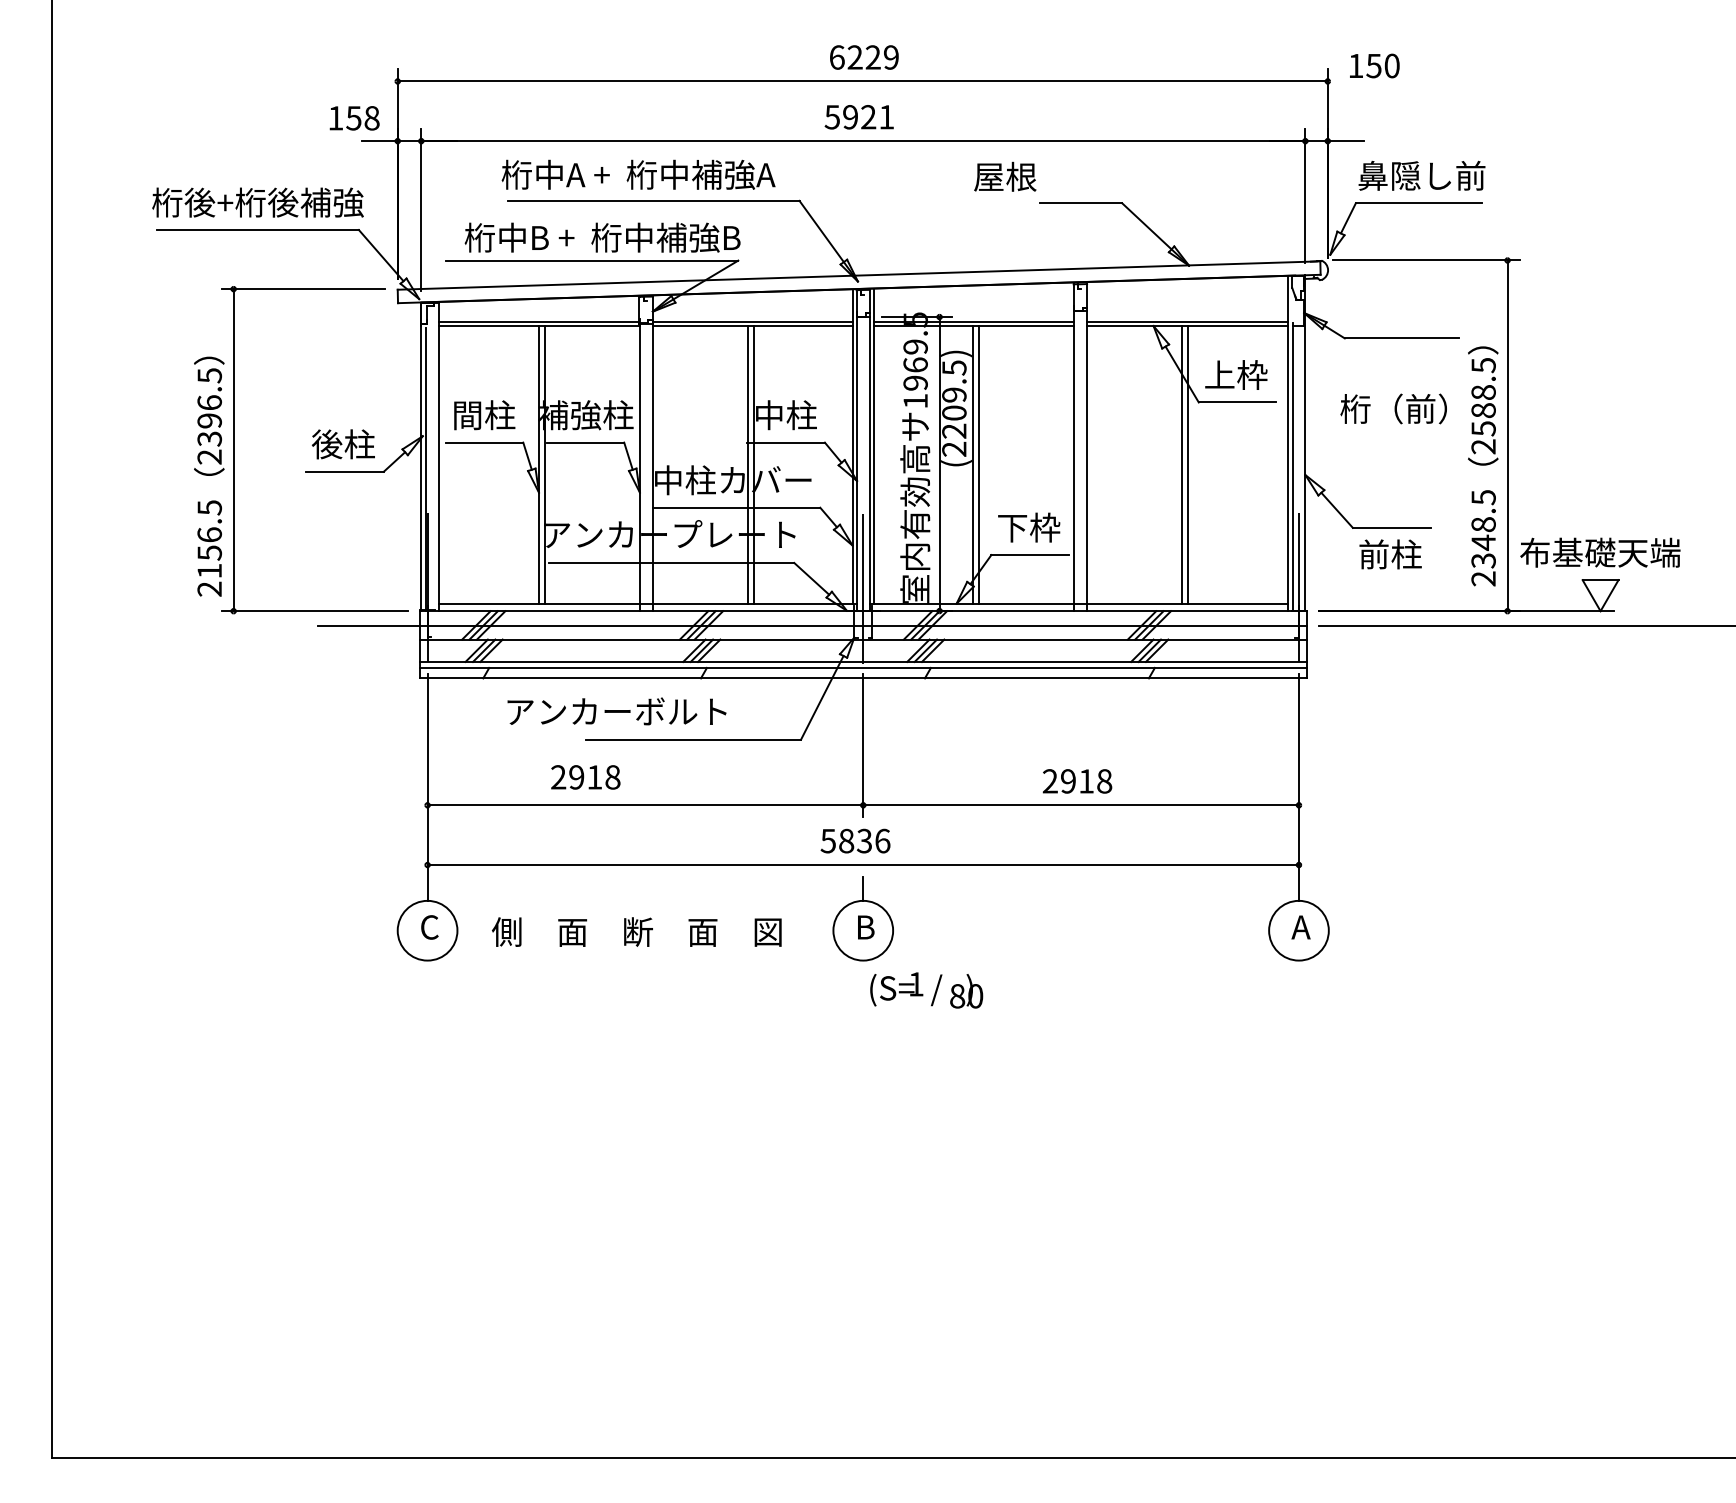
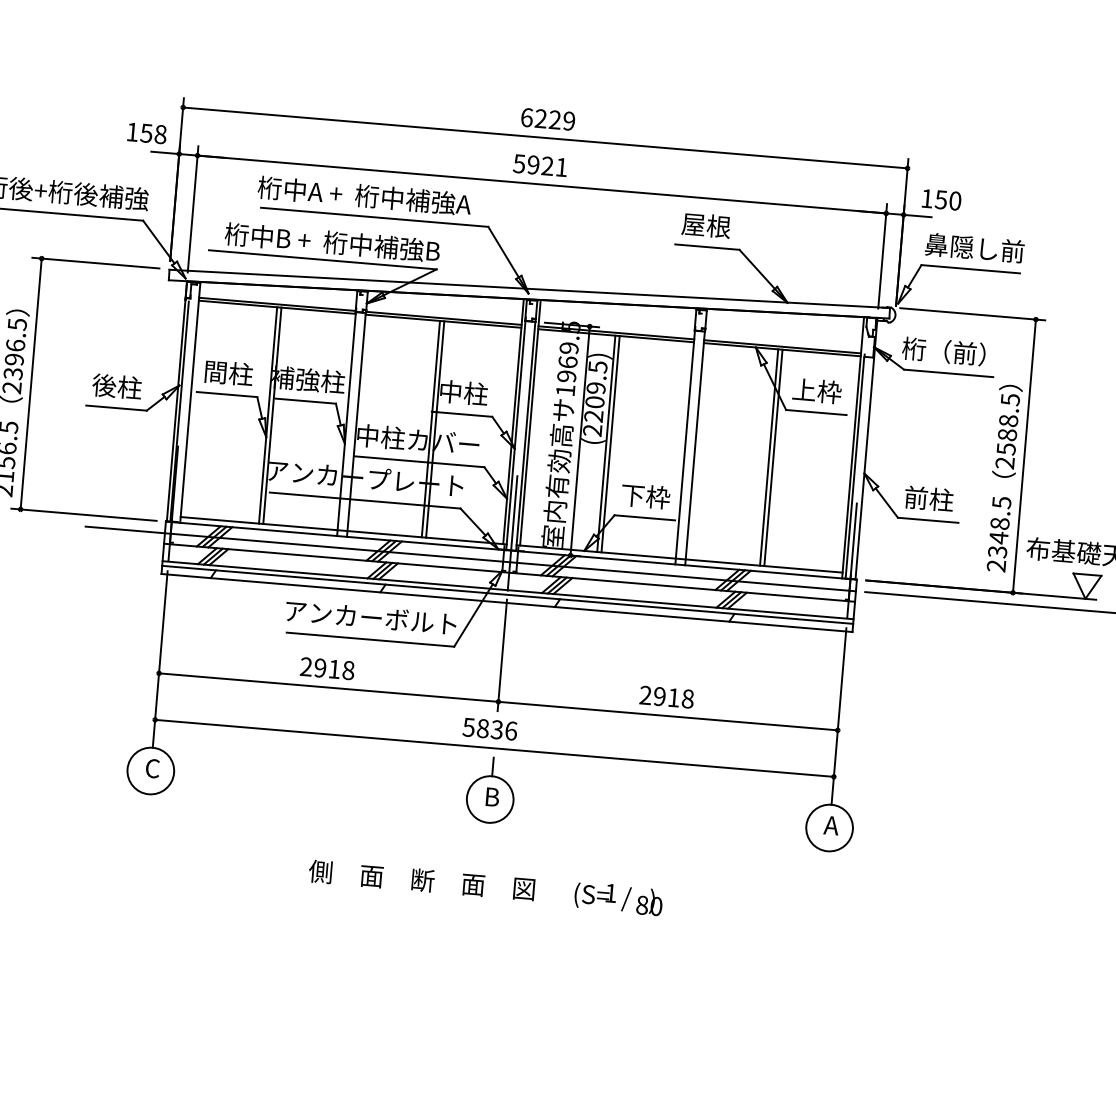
text: (1374, 65) -> (941, 199), moved
text: (1005, 176) -> (706, 225), moved
text: (1393, 408) -> (943, 351), moved
text: (1390, 554) -> (929, 498), moved
text: (616, 711) -> (370, 617), moved
text: (585, 777) -> (327, 668), moved
text: (636, 931) -> (421, 879), moved
text: (926, 990) -> (618, 898), moved

